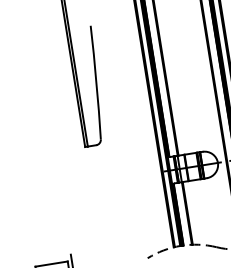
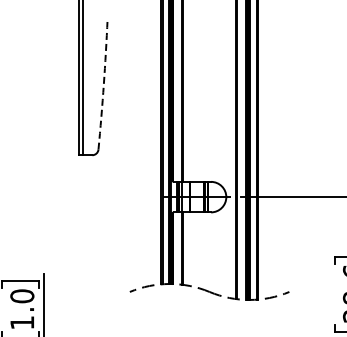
arc: (96, 82) -> (103, 84), solid -> dashed

